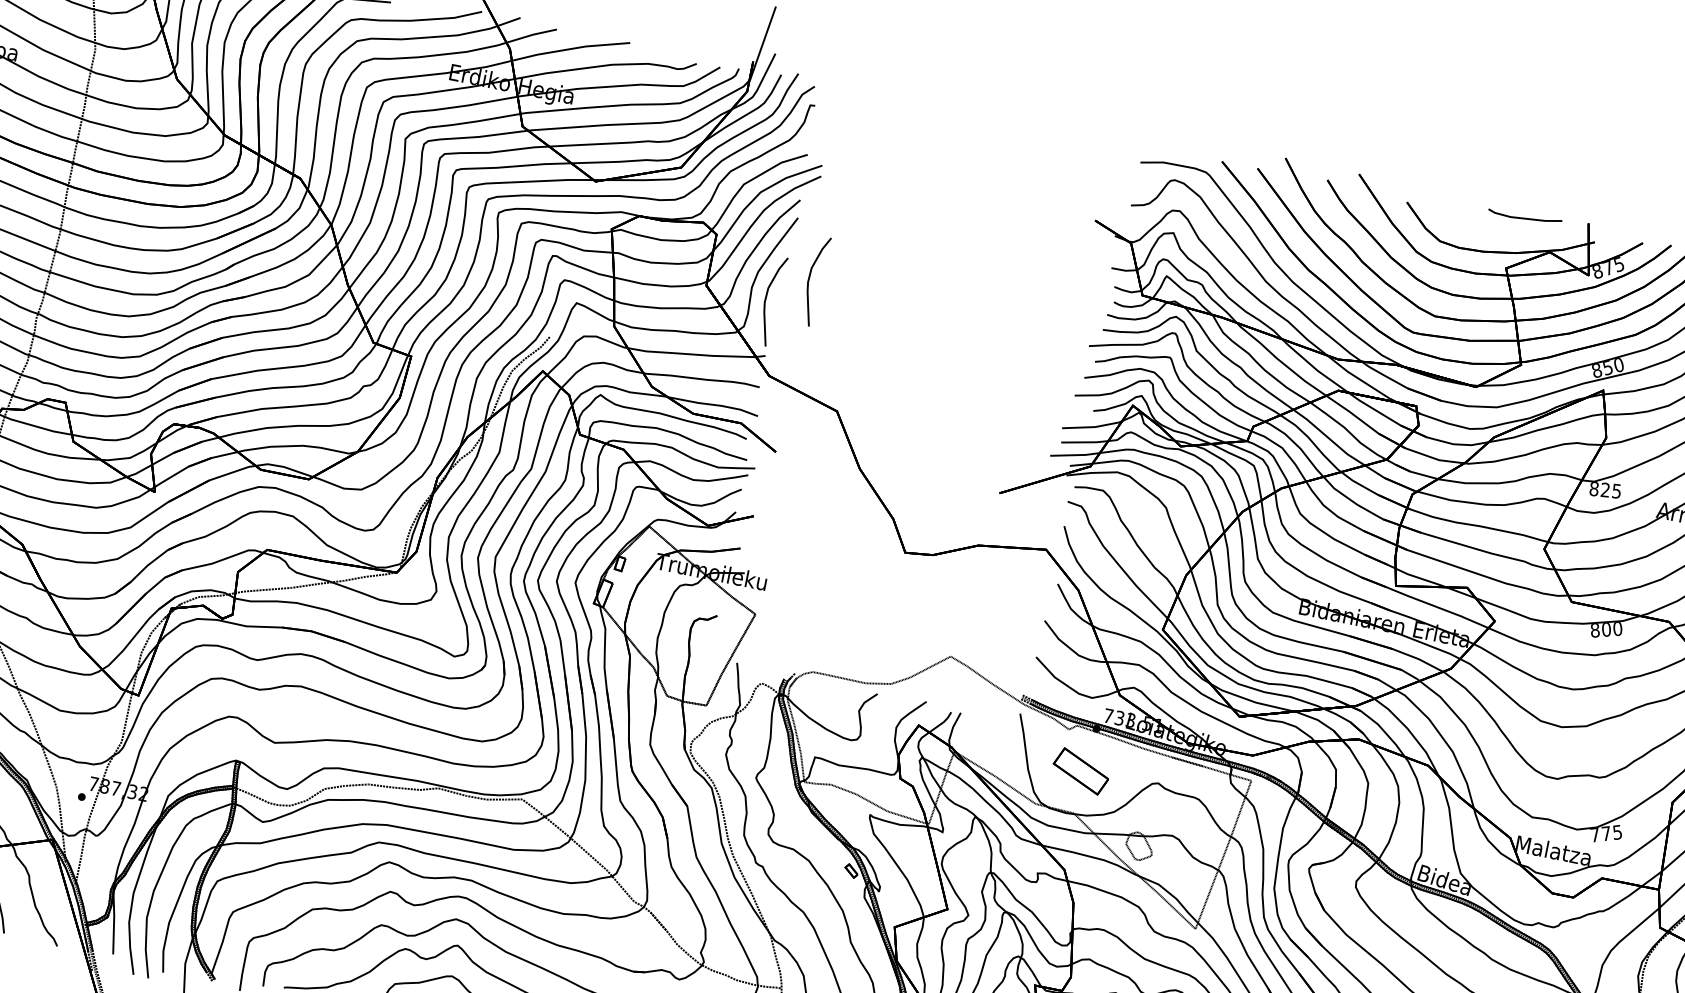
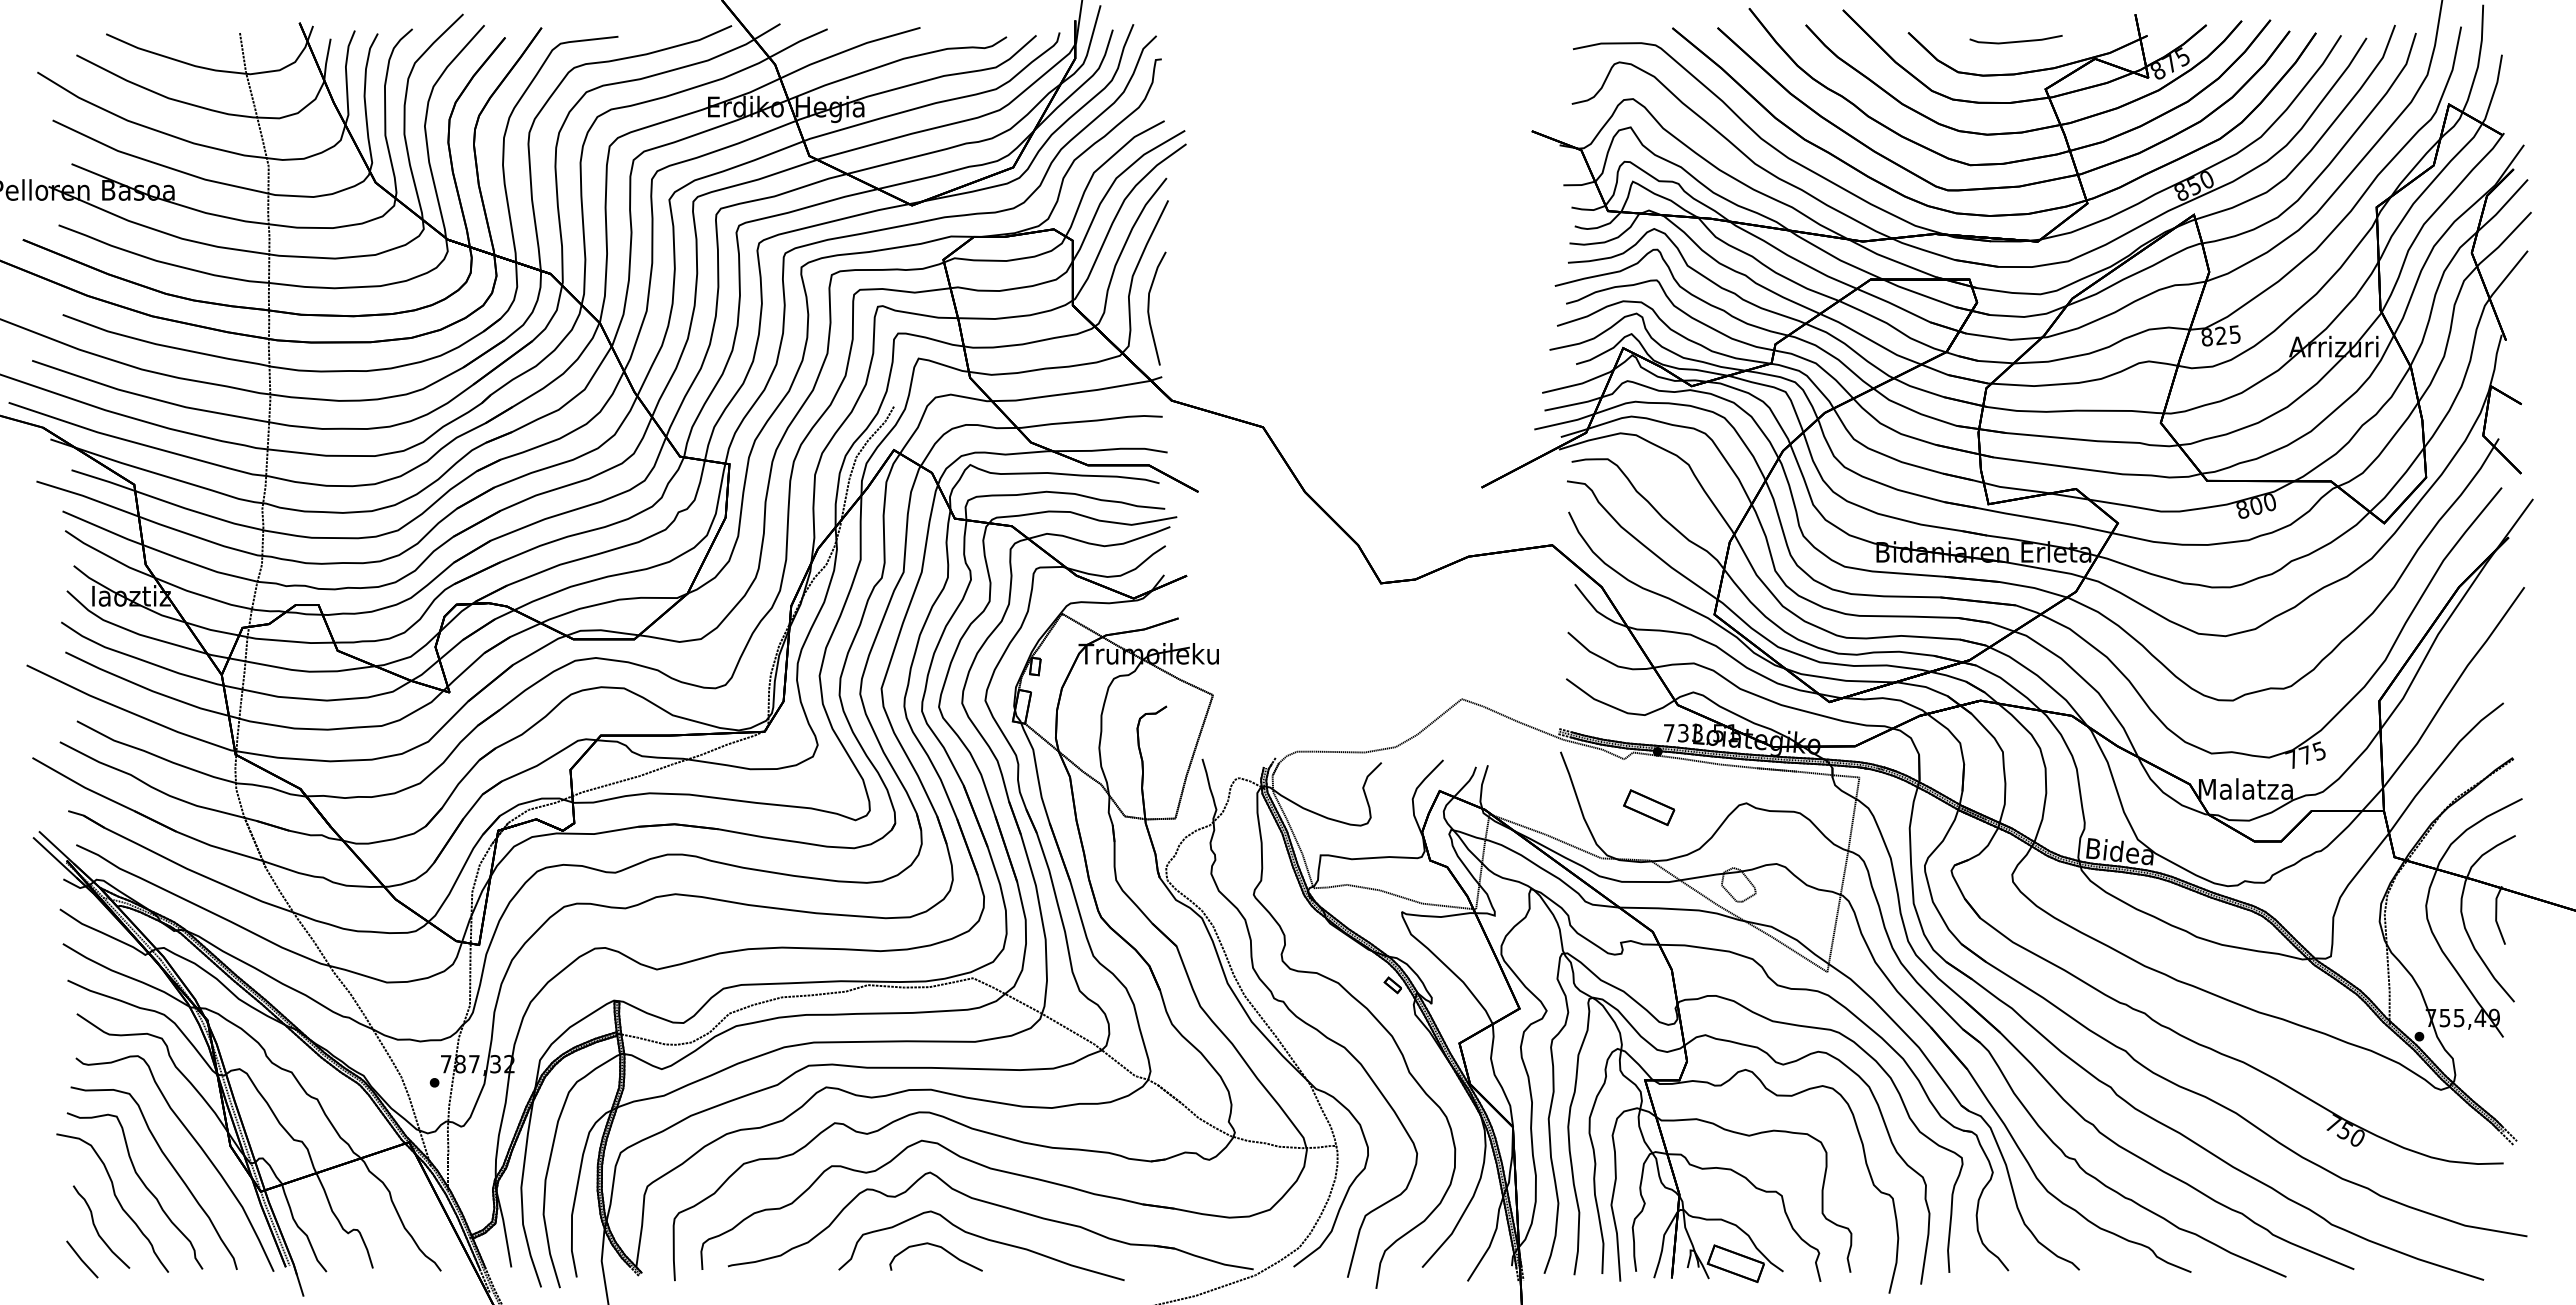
part: (1524, 216) -> (2015, 39), moved
curve: (809, 279) -> (1197, 273), removed
part: (1081, 771) -> (1649, 807), size x0.71

